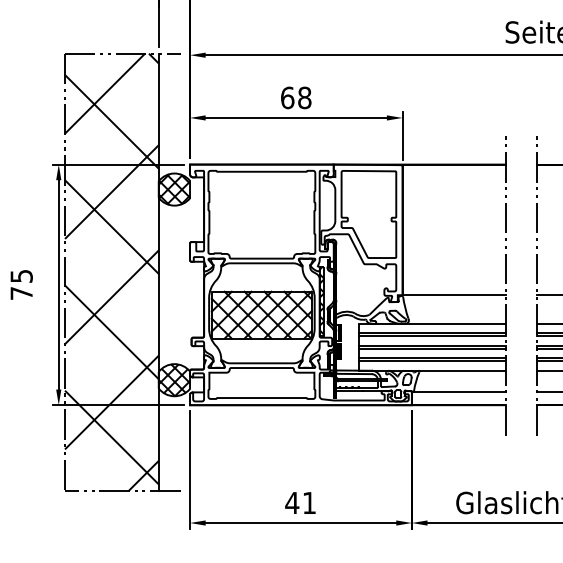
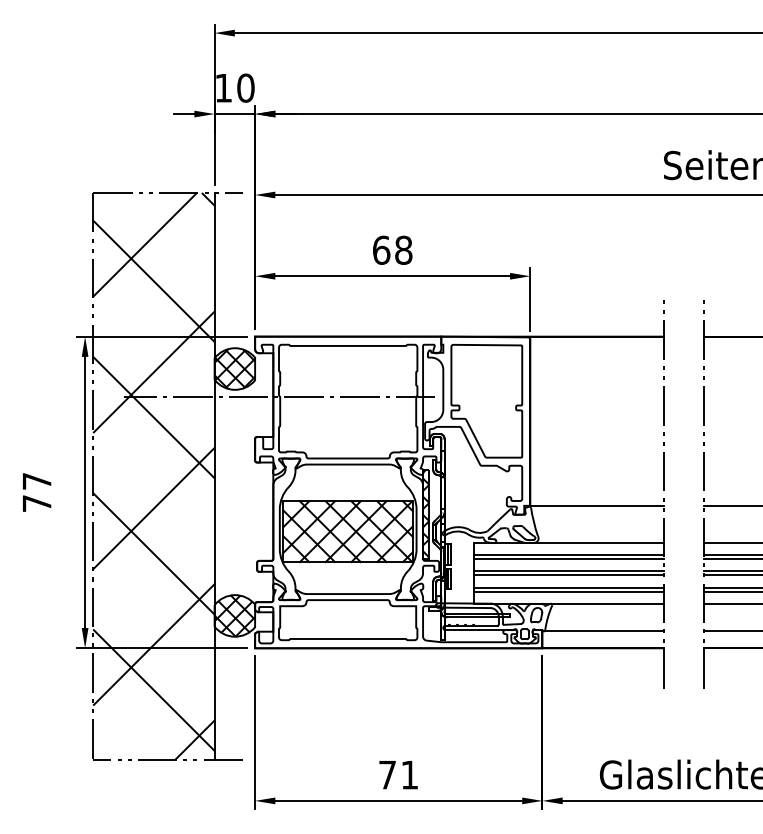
line: (208, 210) -> (279, 396), added
text: (21, 276) -> (36, 481), 75 -> 77
text: (292, 503) -> (387, 775), 41 -> 71

